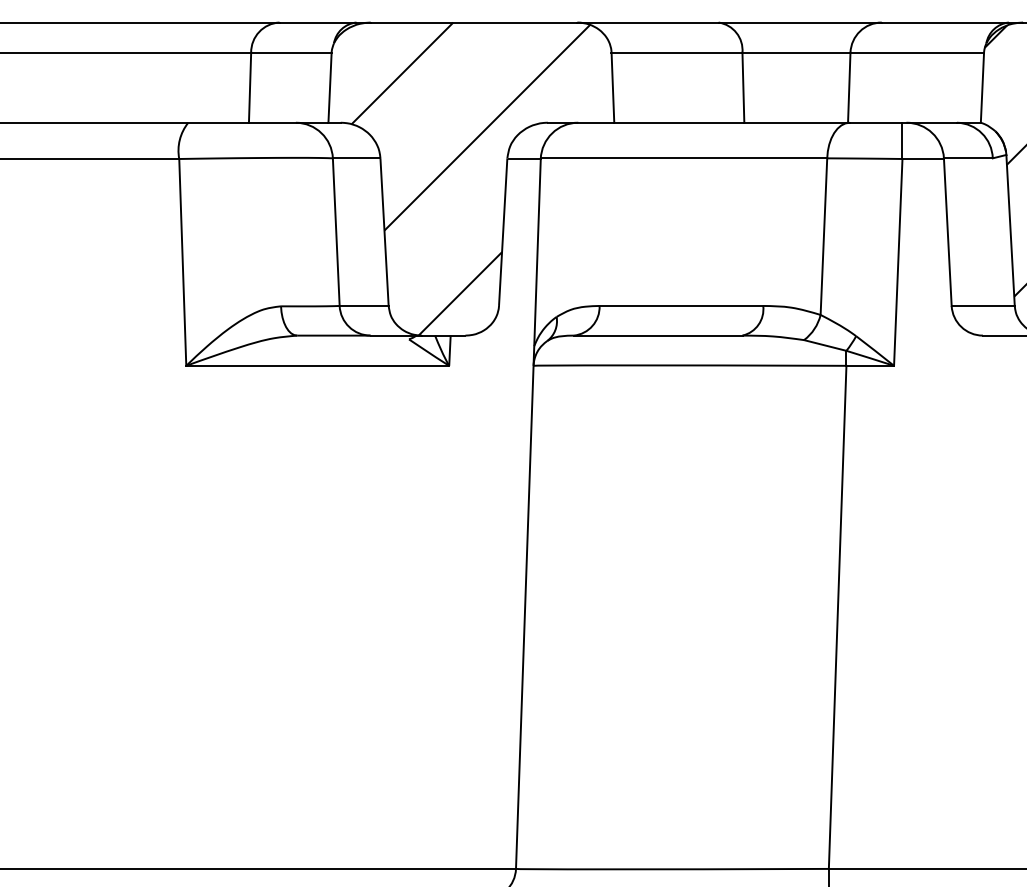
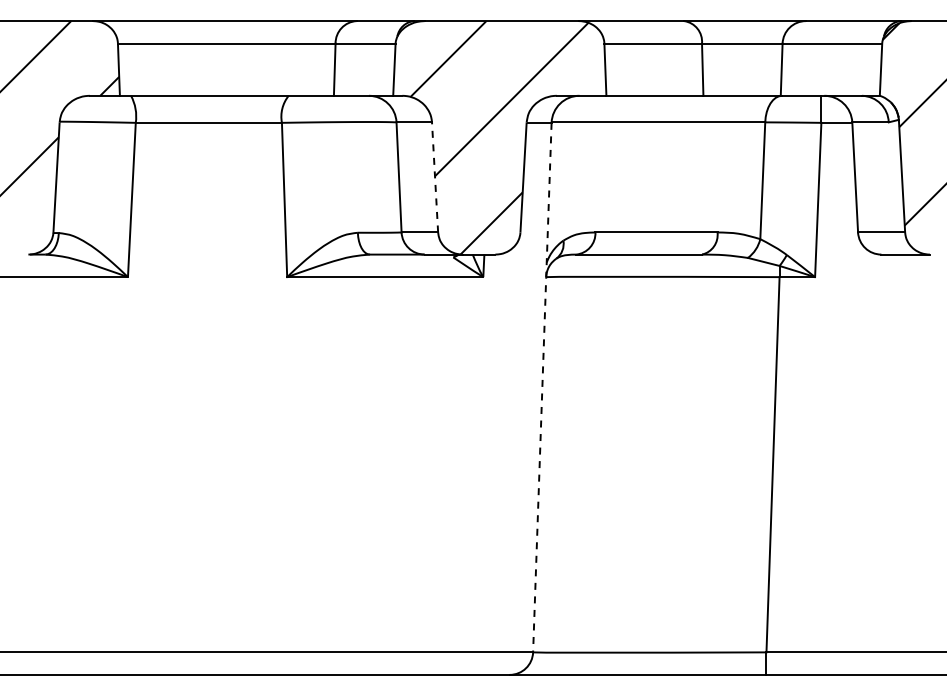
line: (385, 232) -> (435, 177), solid -> dashed
line: (528, 513) -> (542, 387), solid -> dashed

